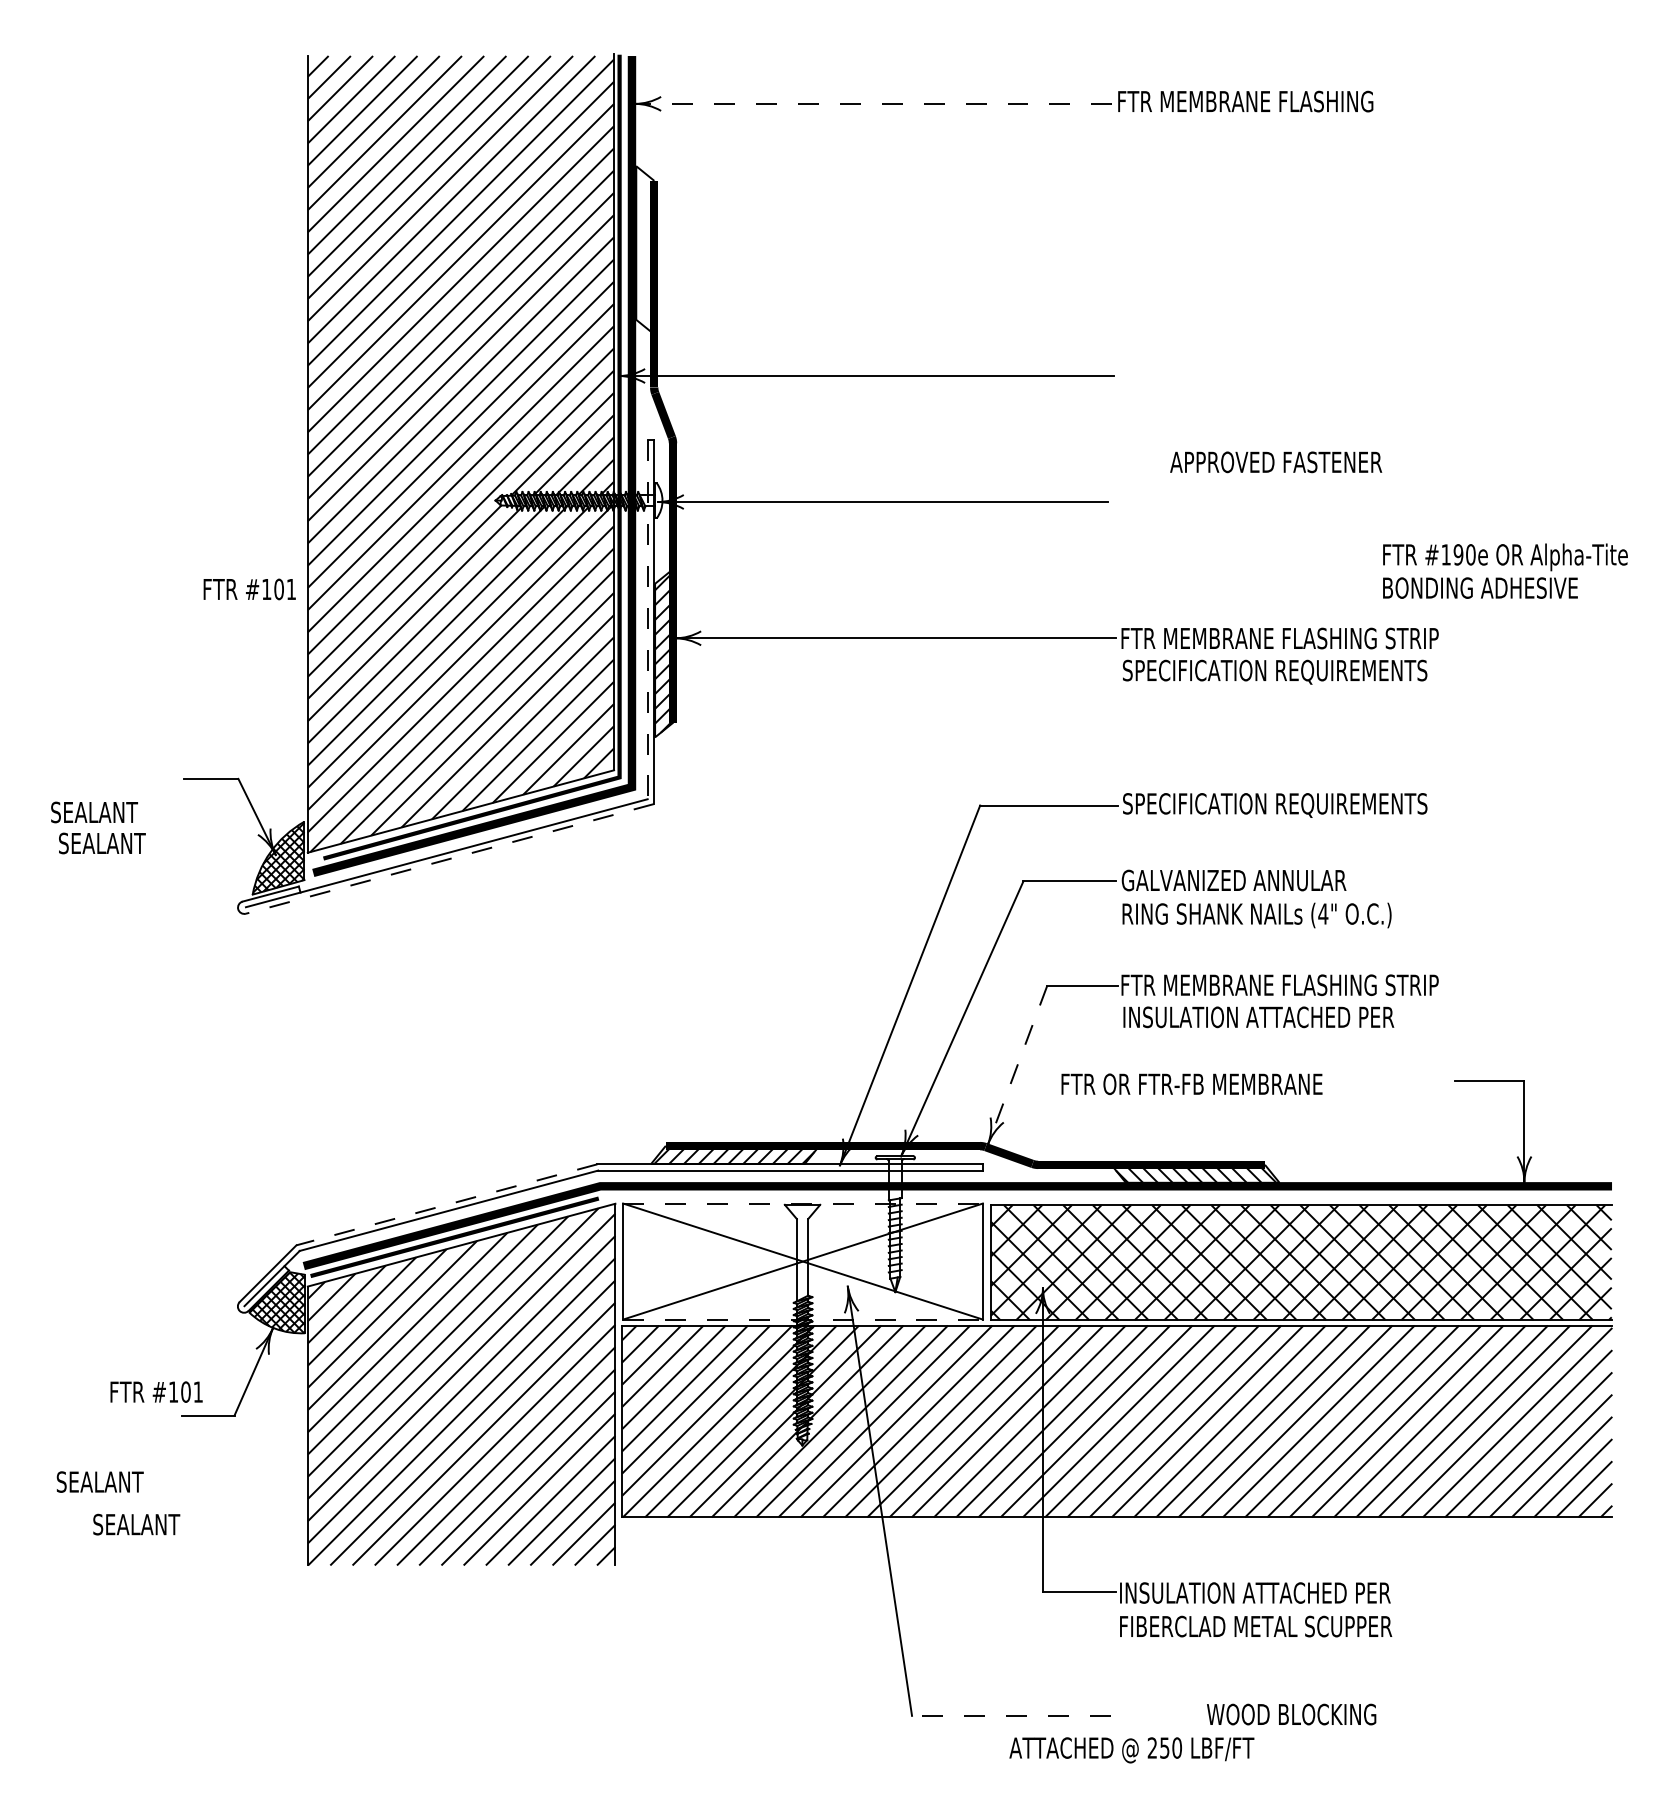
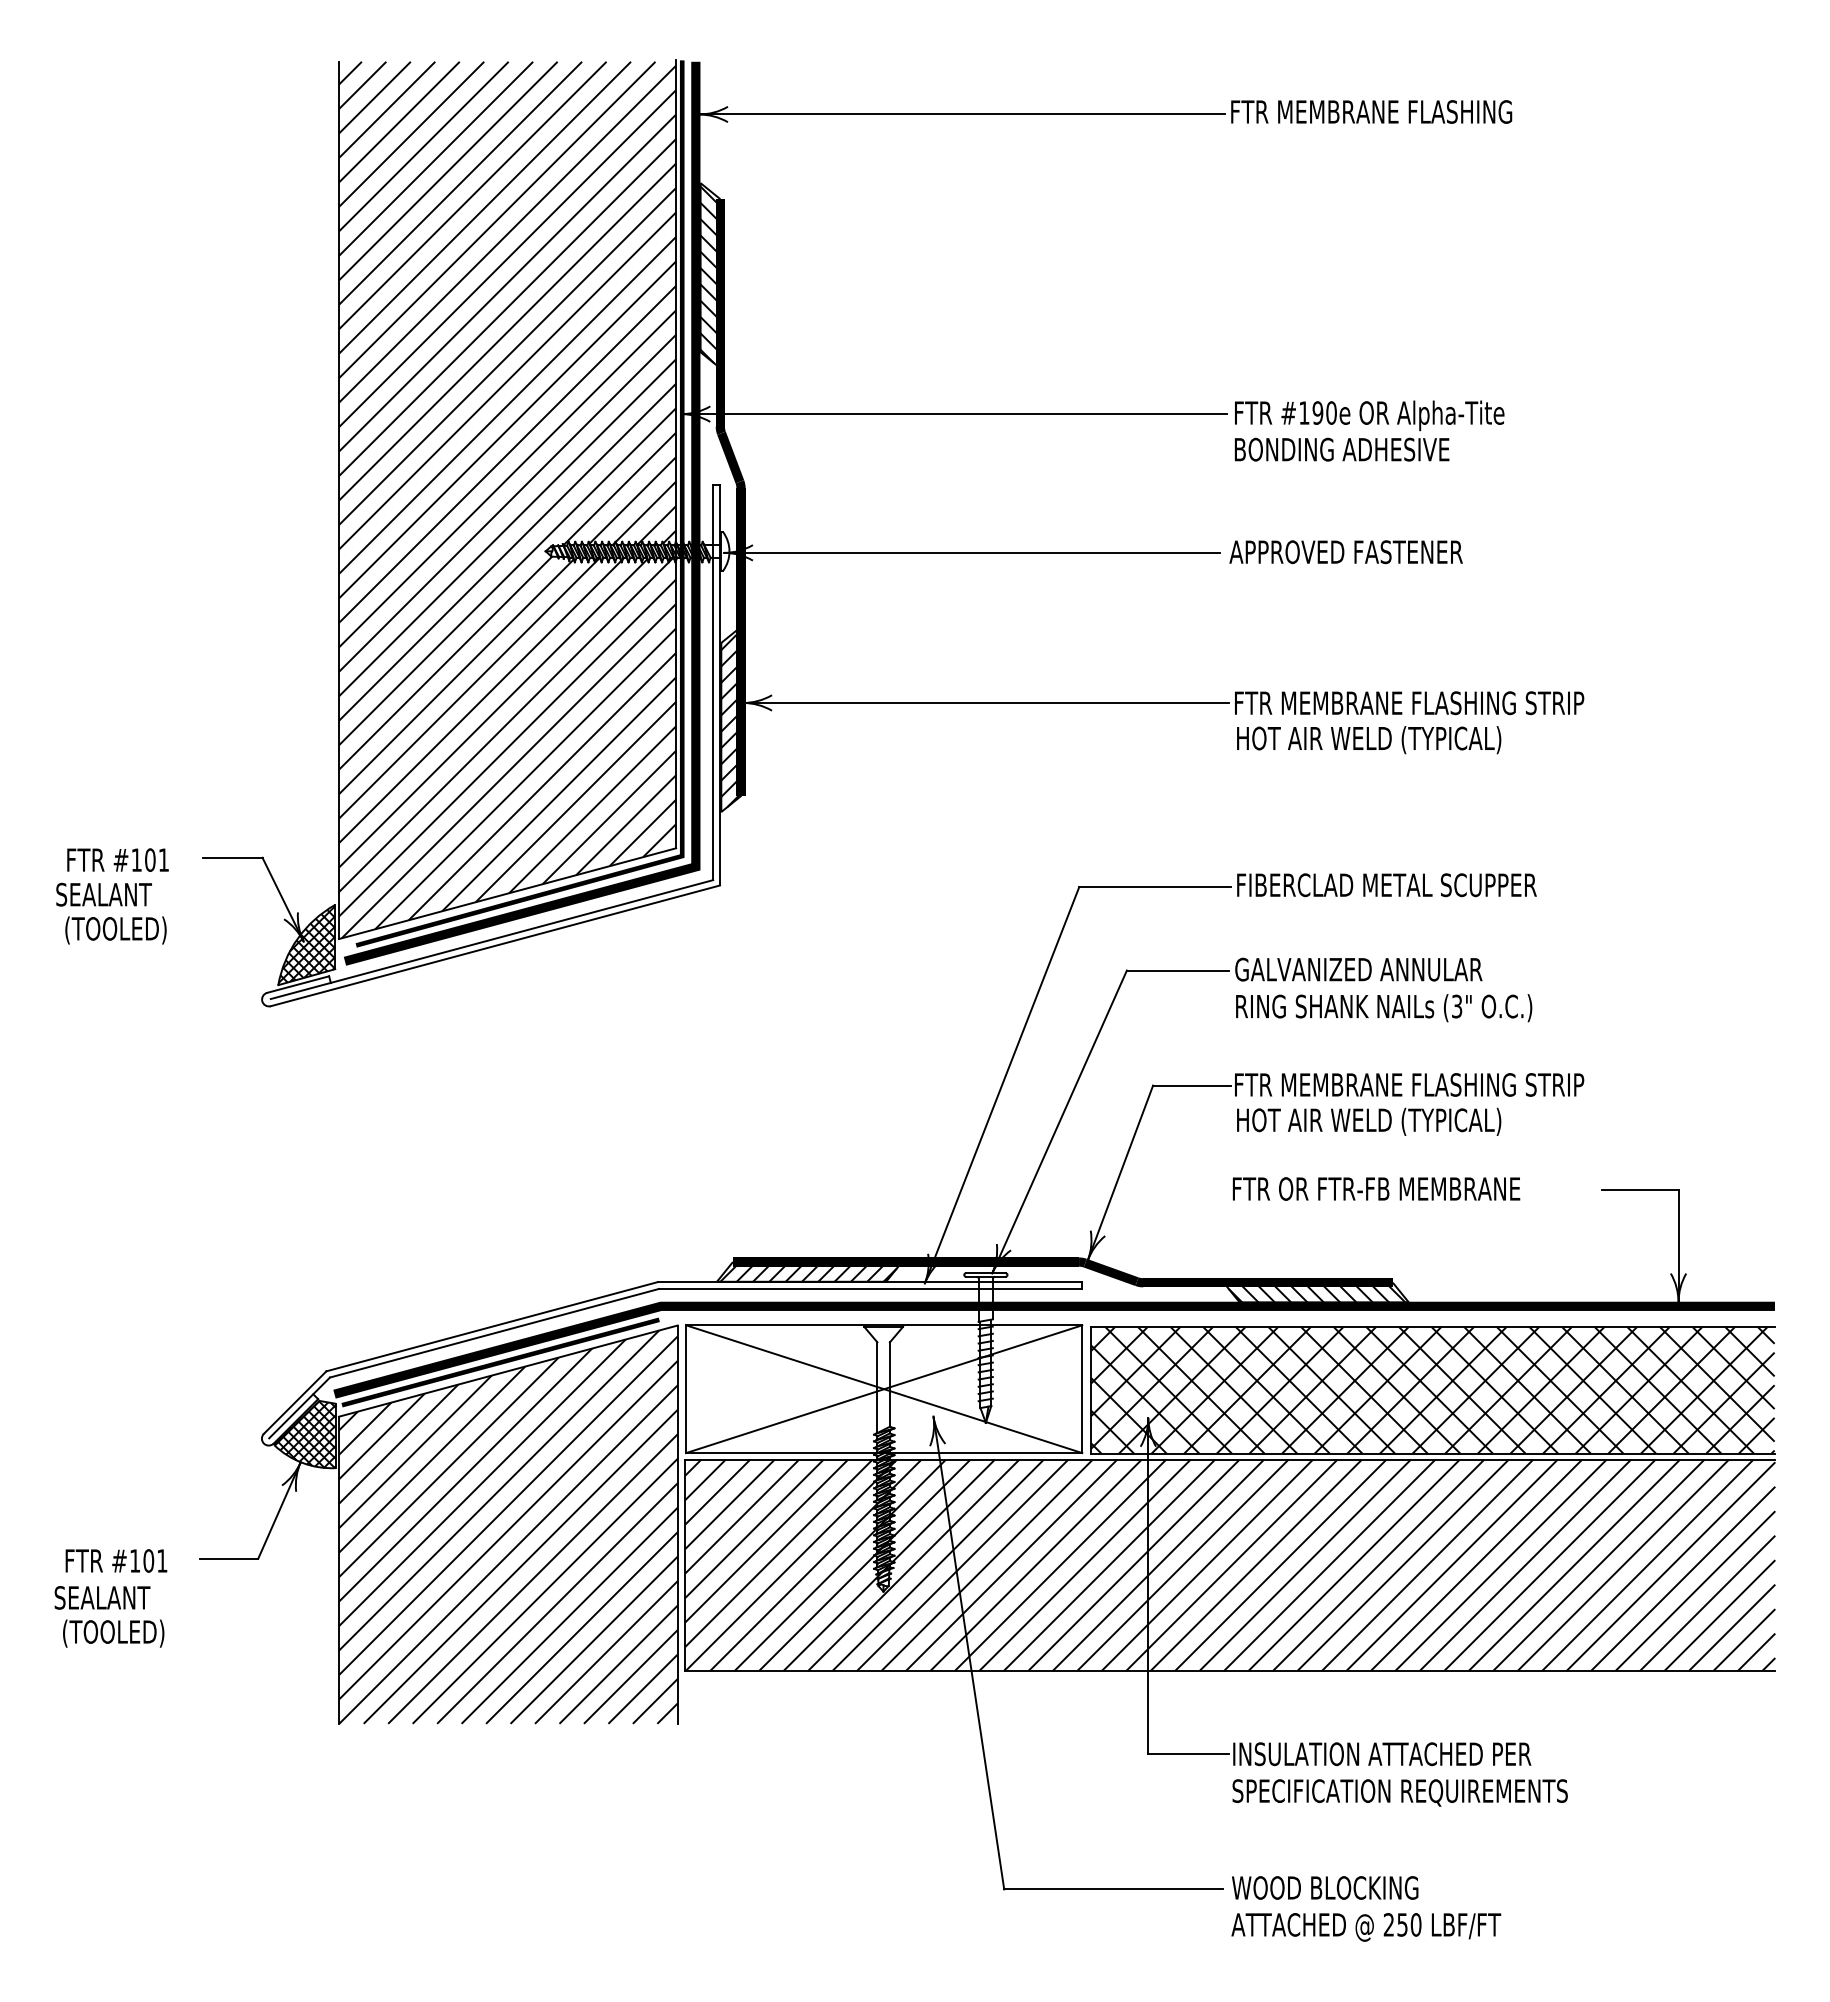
line: (873, 103) -> (961, 114), dashed -> solid
hatch: (645, 249) -> (710, 274), added
text: (1275, 462) -> (1345, 552), moved
text: (1505, 570) -> (1369, 430), moved
text: (249, 588) -> (117, 859), moved
line: (647, 619) -> (713, 682), dashed -> solid
text: (1274, 672) -> (1403, 740), SPECIFICATION REQUIREMENTS -> HOT AIR WELD (TYPICAL)
text: (1274, 805) -> (1403, 886), SPECIFICATION REQUIREMENTS -> FIBERCLAD METAL SCUPPER
text: (104, 844) -> (115, 930), SEALANT -> (TOOLED)
line: (450, 858) -> (495, 945), dashed -> solid
text: (1322, 913) -> (1456, 1006), (4" -> (3"
text: (1260, 1018) -> (1387, 1121), INSULATION ATTACHED PER -> HOT AIR WELD (TYPICAL)
line: (1017, 1065) -> (1120, 1173), dashed -> solid
text: (1192, 1083) -> (1376, 1188), moved
line: (803, 1203) -> (884, 1325), dashed -> solid
line: (447, 1204) -> (492, 1326), dashed -> solid
line: (803, 1319) -> (884, 1453), dashed -> solid
text: (156, 1391) -> (116, 1560), moved
text: (103, 1483) -> (113, 1633), SEALANT -> (TOOLED)
text: (136, 1524) -> (102, 1597), moved
text: (1271, 1627) -> (1399, 1792), FIBERCLAD METAL SCUPPER -> SPECIFICATION REQUIREMENTS
text: (1291, 1714) -> (1325, 1887), moved
line: (1011, 1715) -> (1113, 1889), dashed -> solid
text: (1132, 1750) -> (1366, 1927), moved

